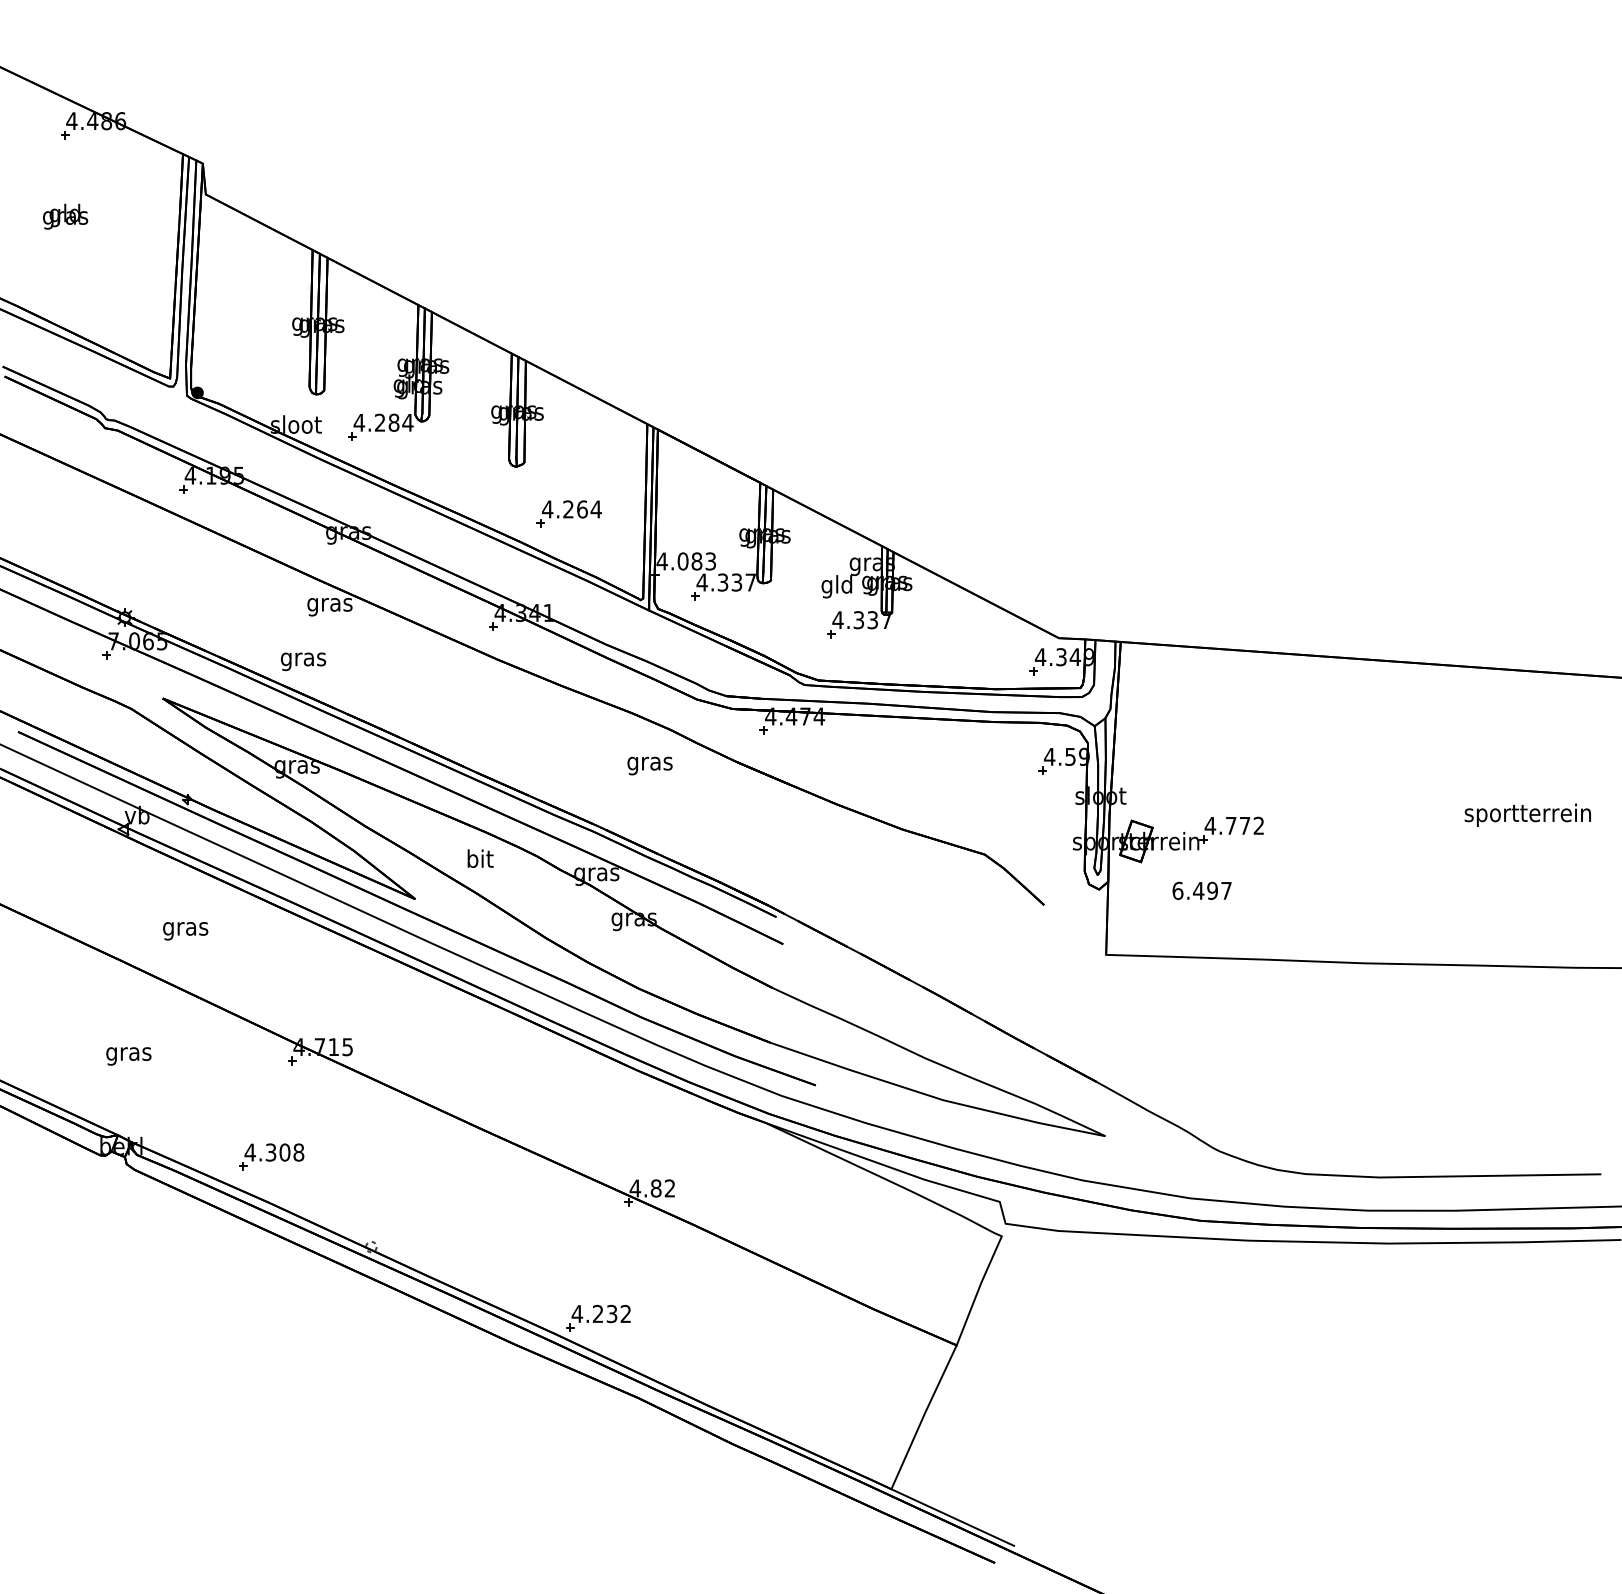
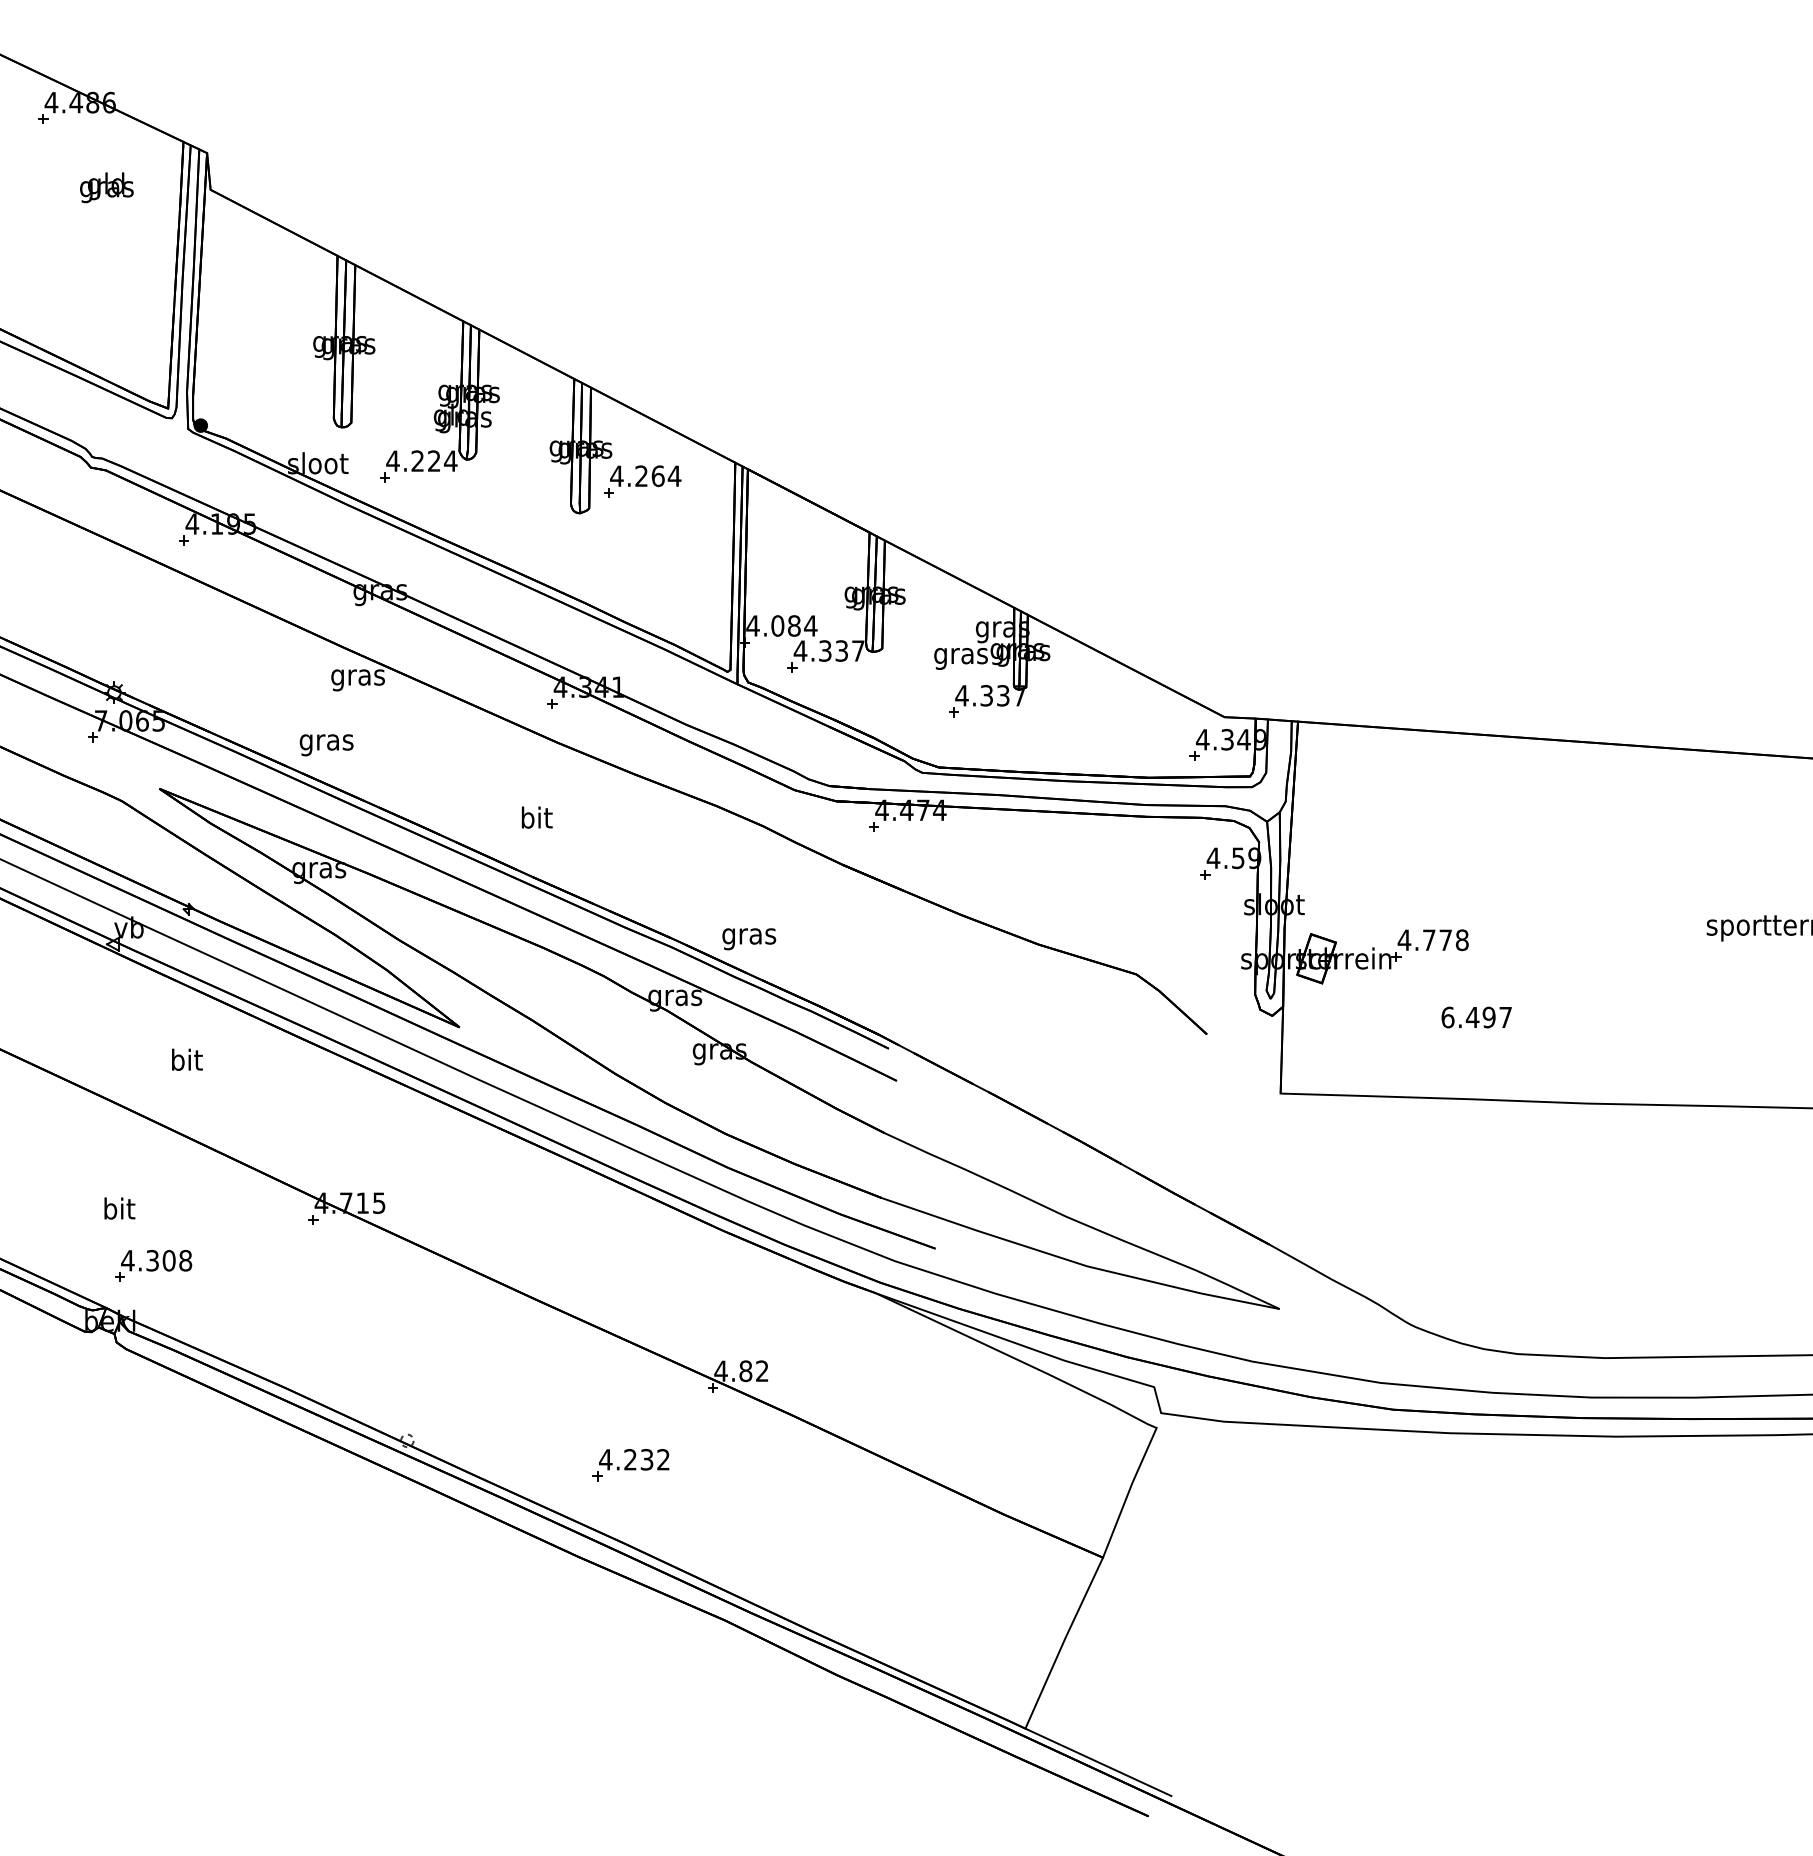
text: (65, 216) -> (106, 187), moved
text: (393, 422) -> (433, 460), 4.284 -> 4.224
part: (568, 513) -> (641, 481), moved
text: (710, 561) -> (810, 626), 4.083 -> 4.084
text: (836, 586) -> (960, 655), gld -> gras
text: (649, 765) -> (748, 938), moved
text: (1258, 825) -> (1461, 939), 4.772 -> 4.778
text: (480, 858) -> (537, 817), moved
text: (1201, 890) -> (1475, 1017), moved
text: (185, 928) -> (186, 1062), gras -> bit
text: (128, 1053) -> (118, 1210), gras -> bit
part: (271, 1156) -> (153, 1265), moved
part: (598, 1317) -> (630, 1463), moved

